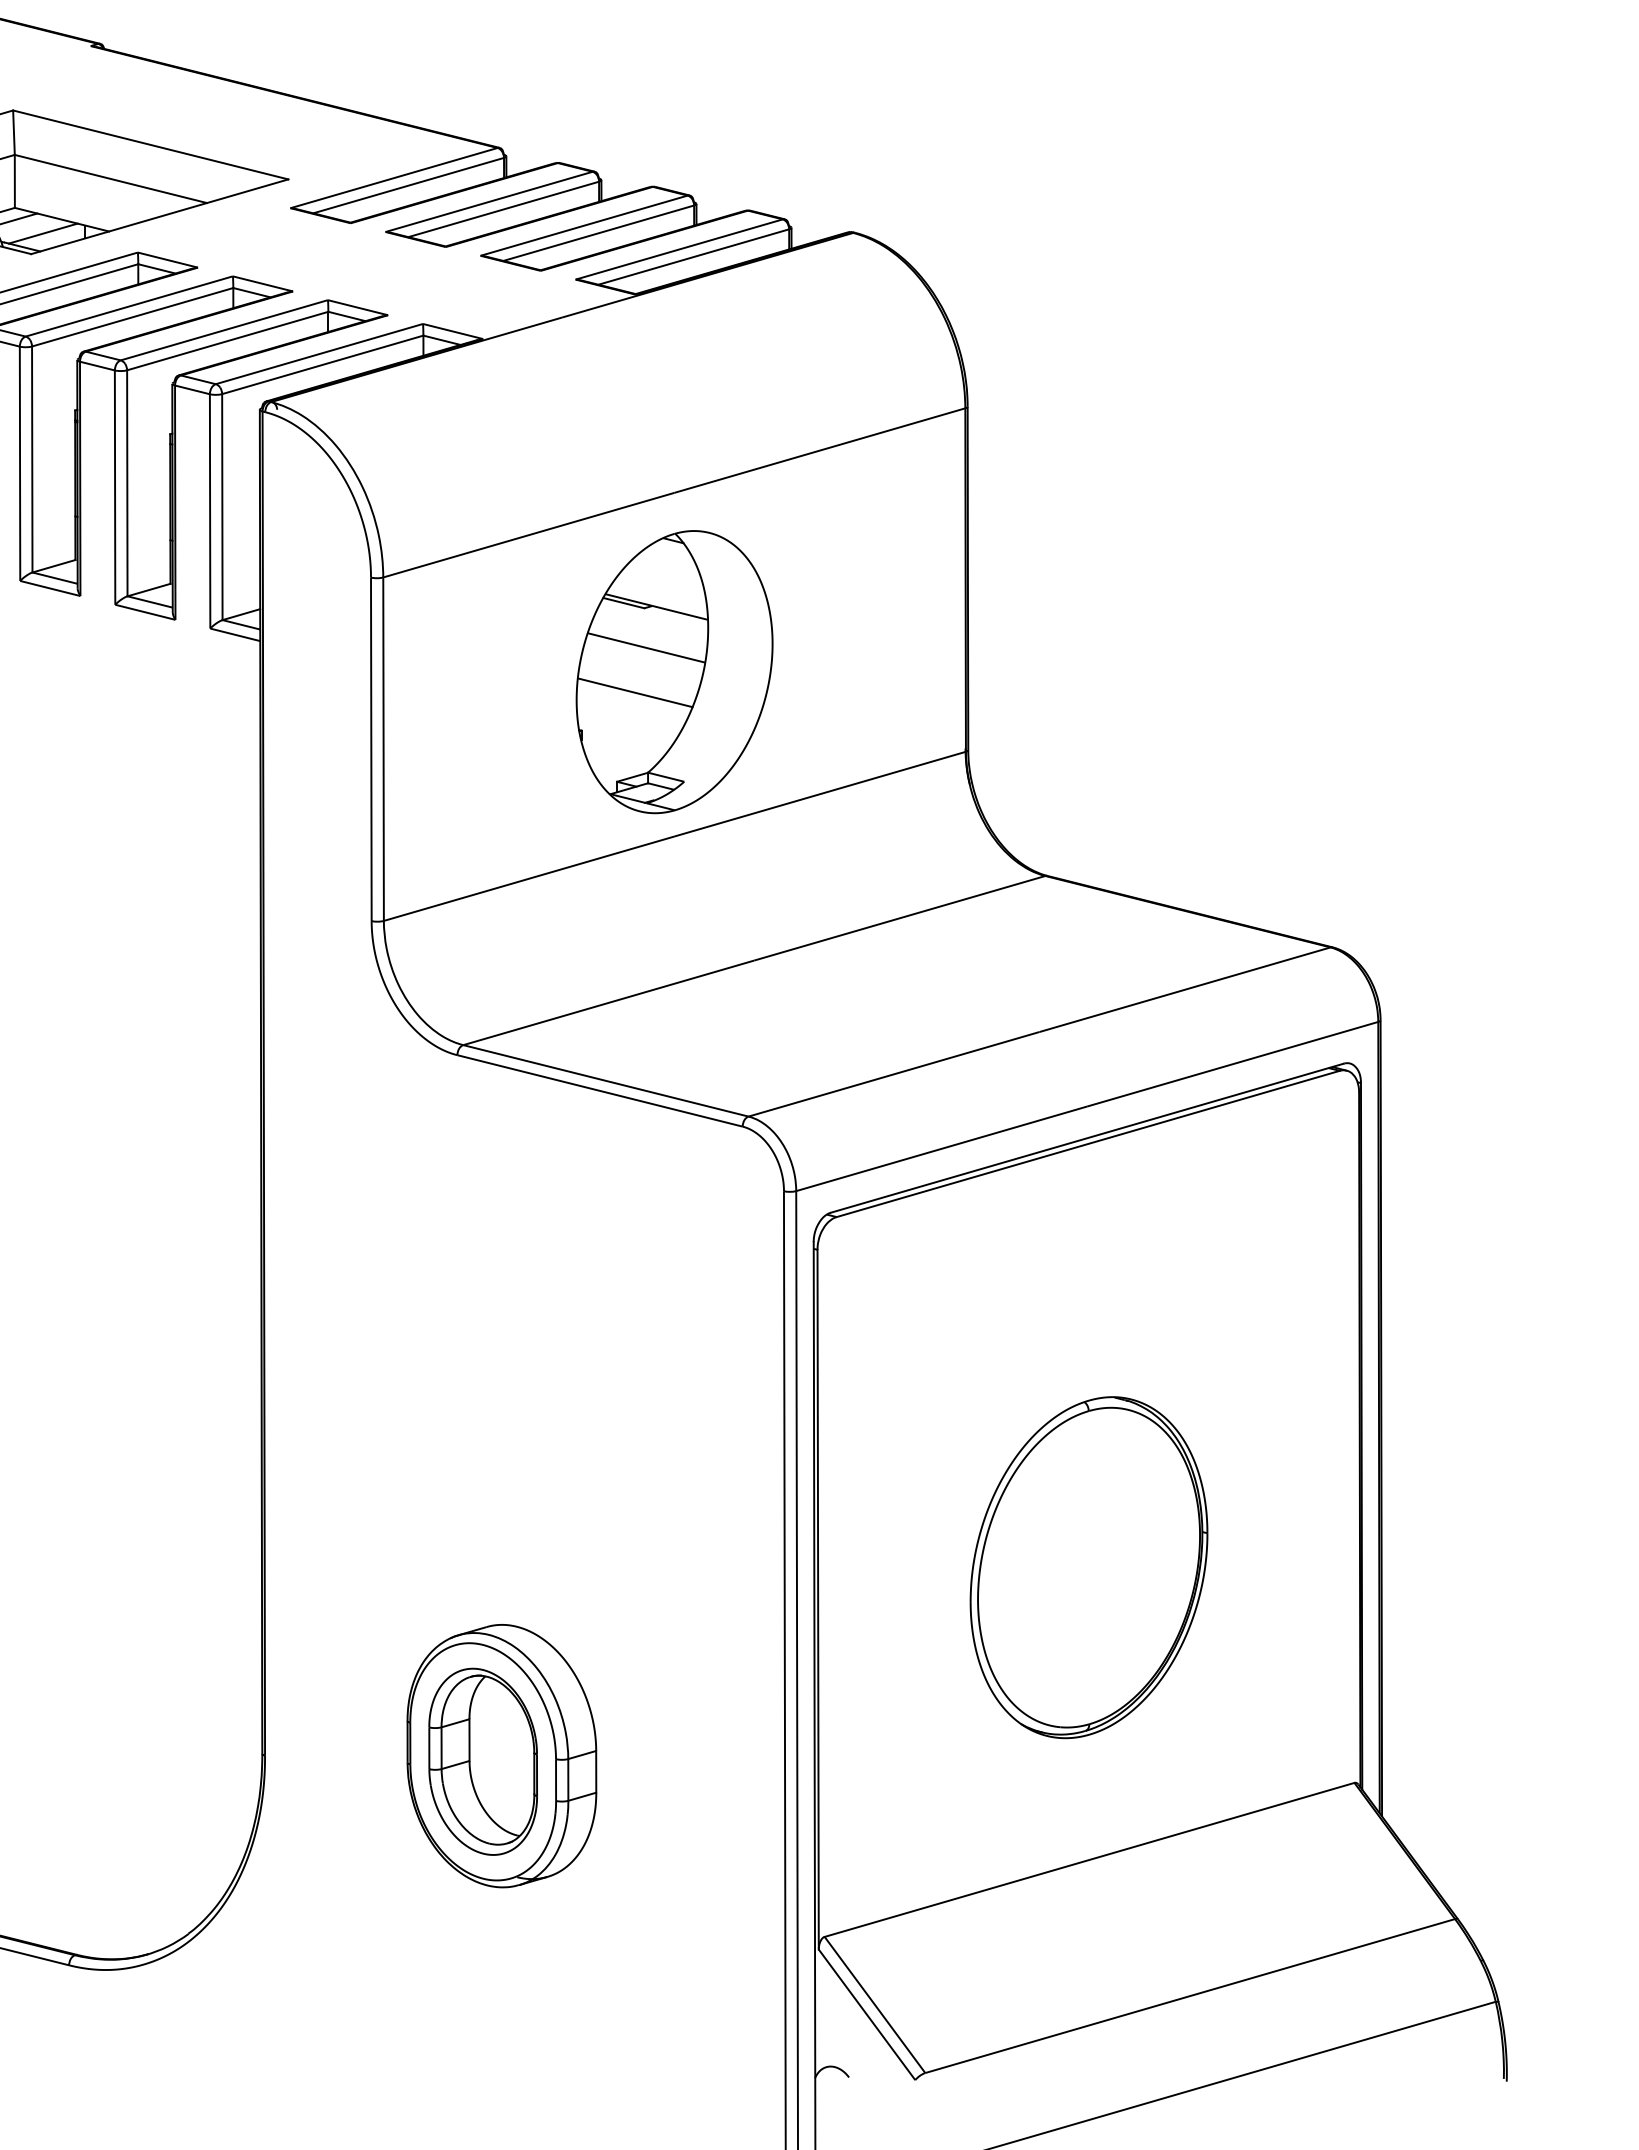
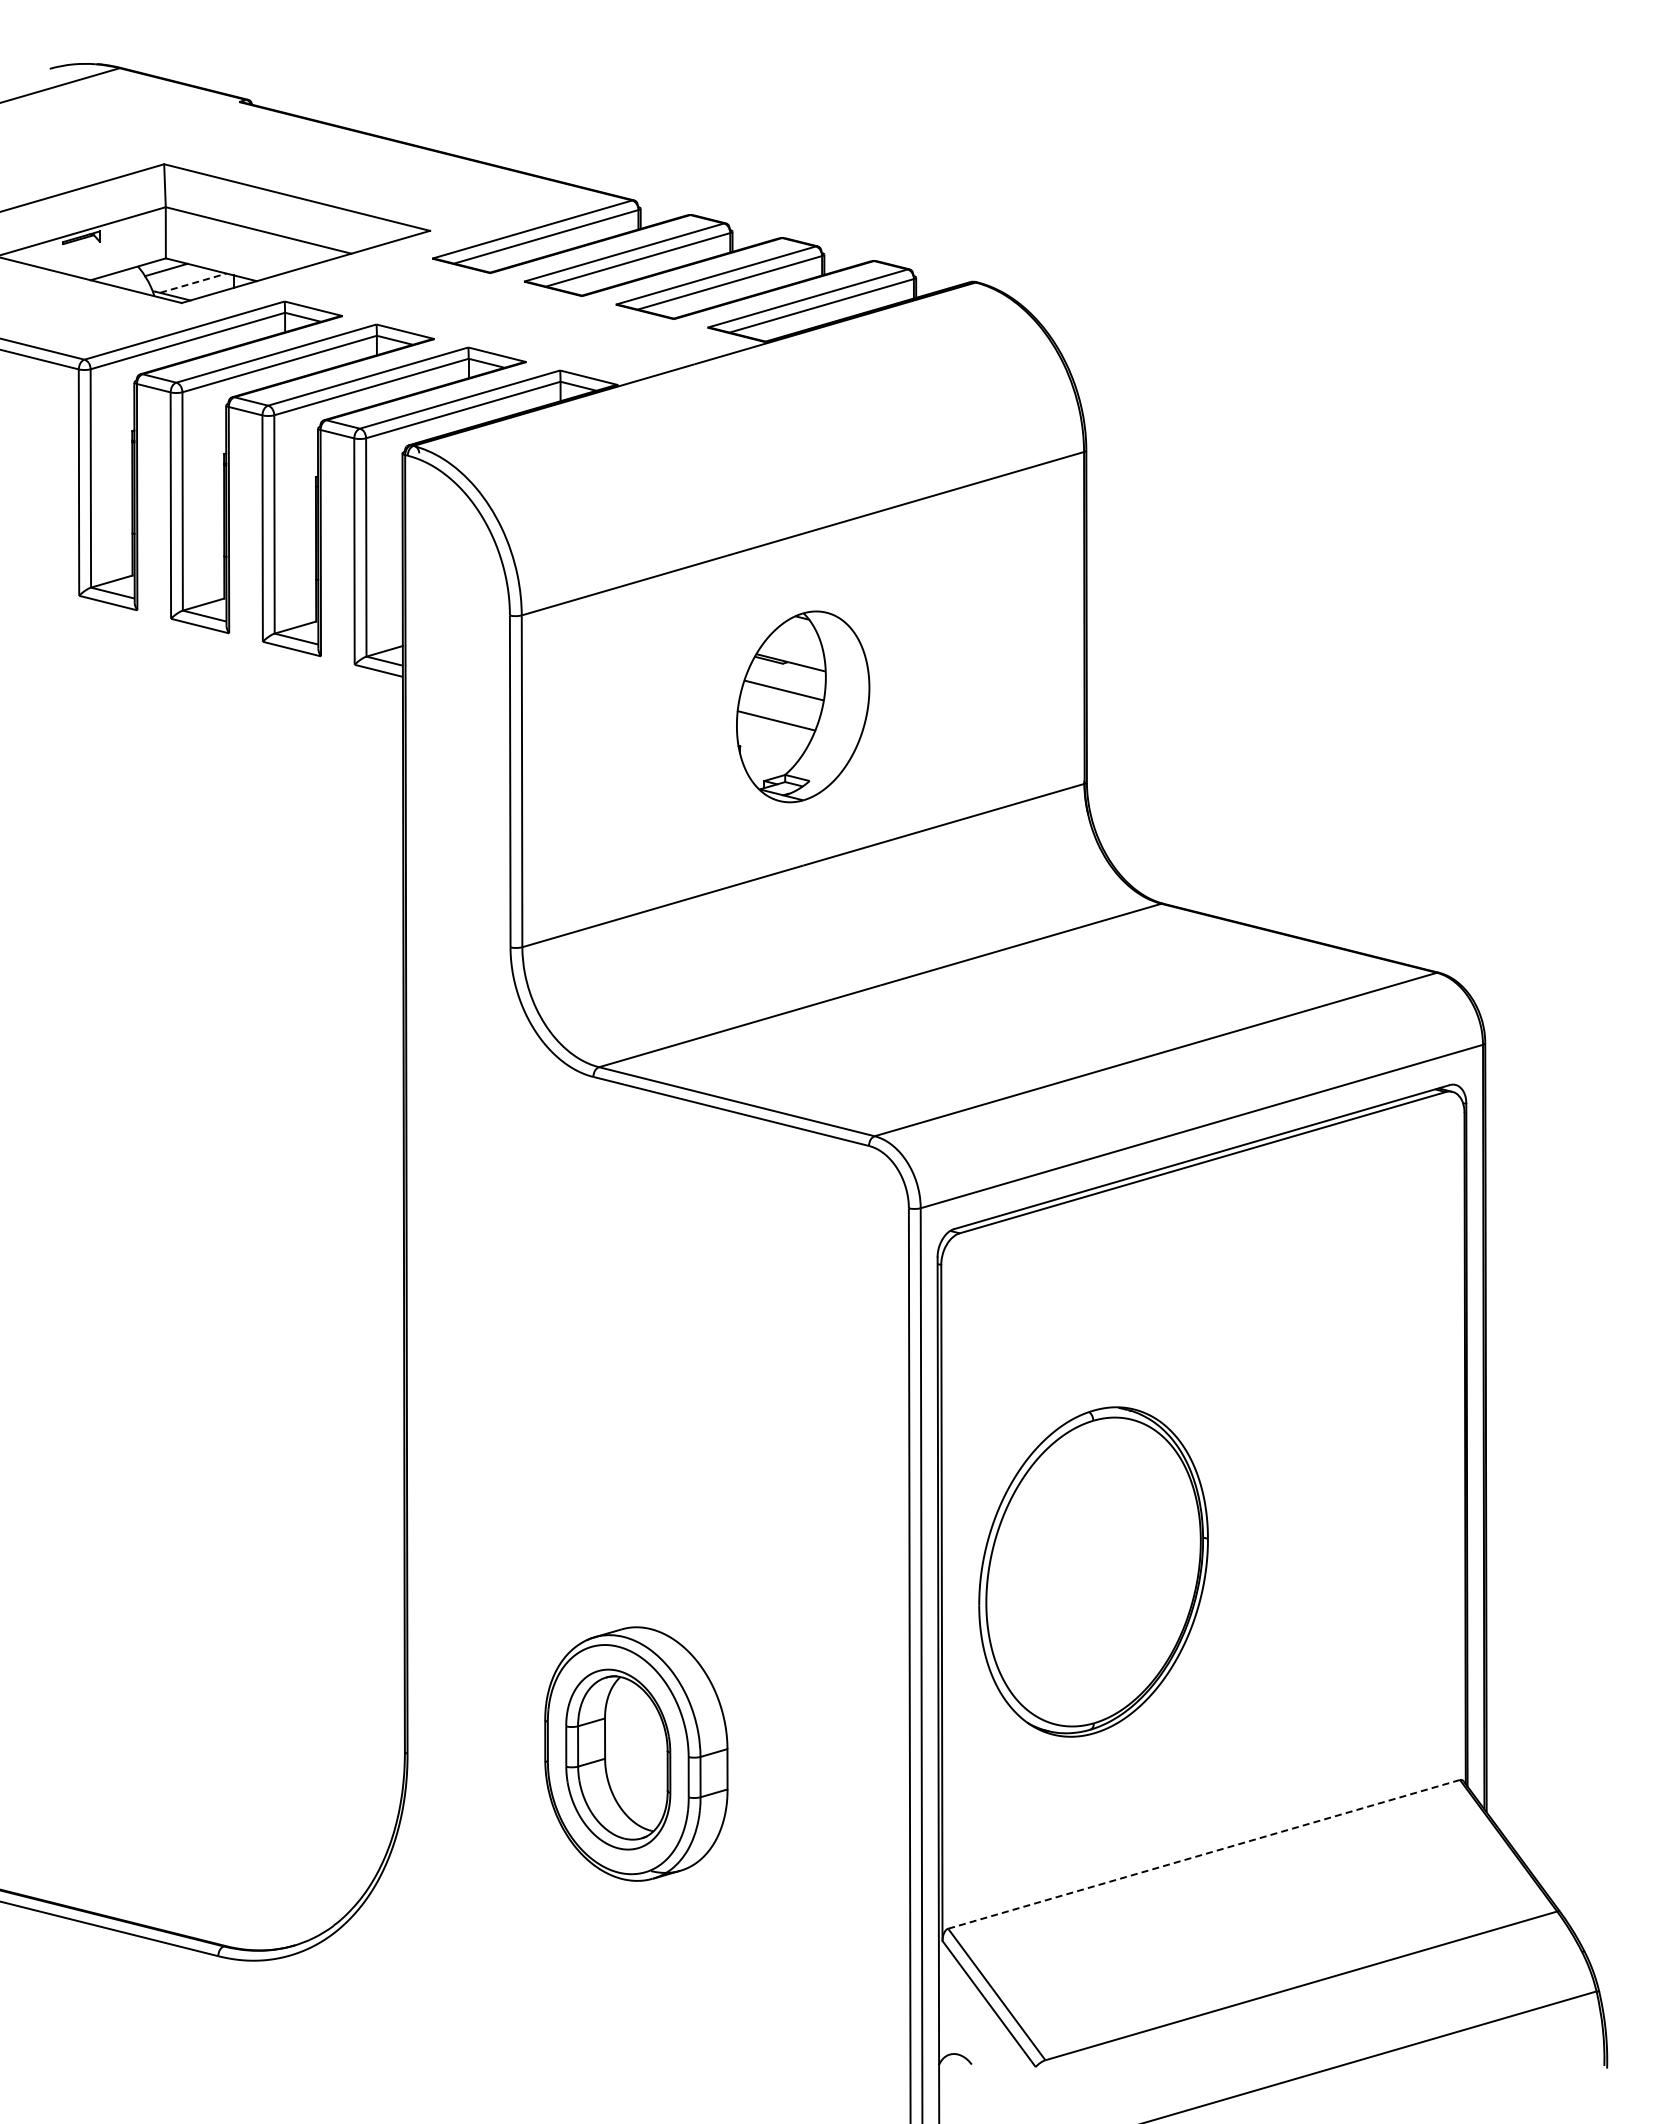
line: (43, 233) -> (193, 283), solid -> dashed
part: (673, 671) -> (802, 706), size x0.7
part: (1088, 1567) -> (1093, 1571), moved
line: (1089, 1860) -> (1204, 1854), solid -> dashed

